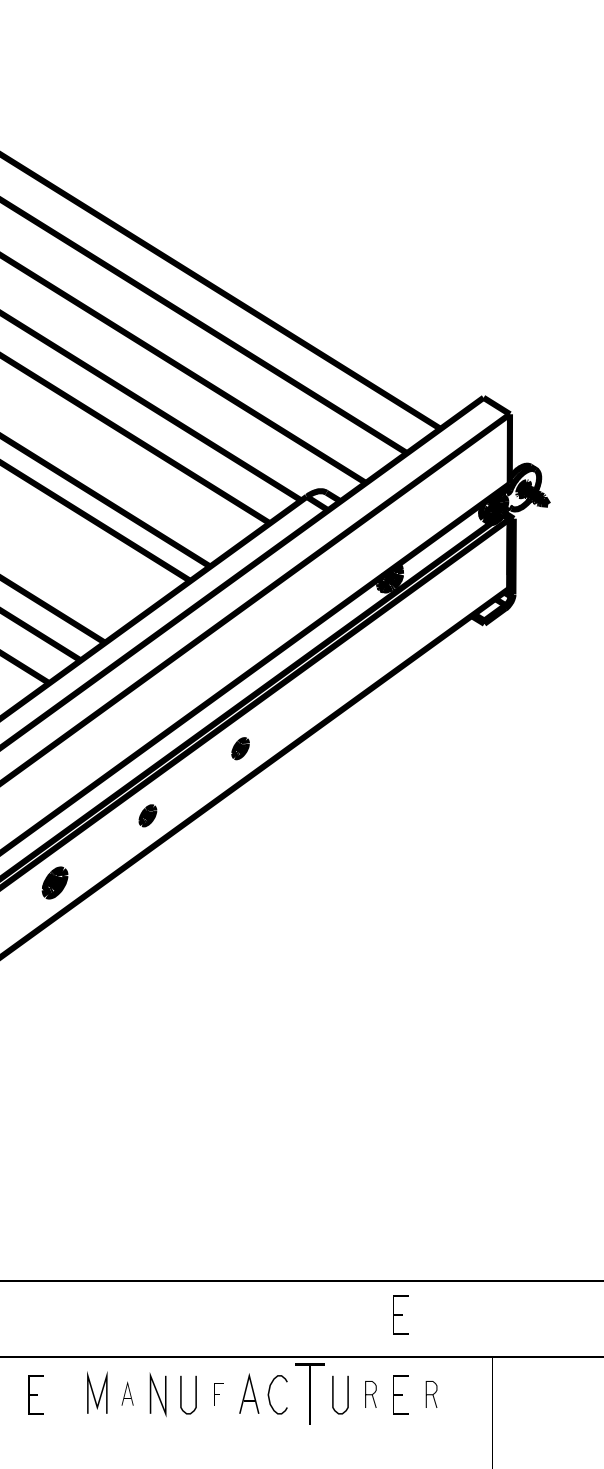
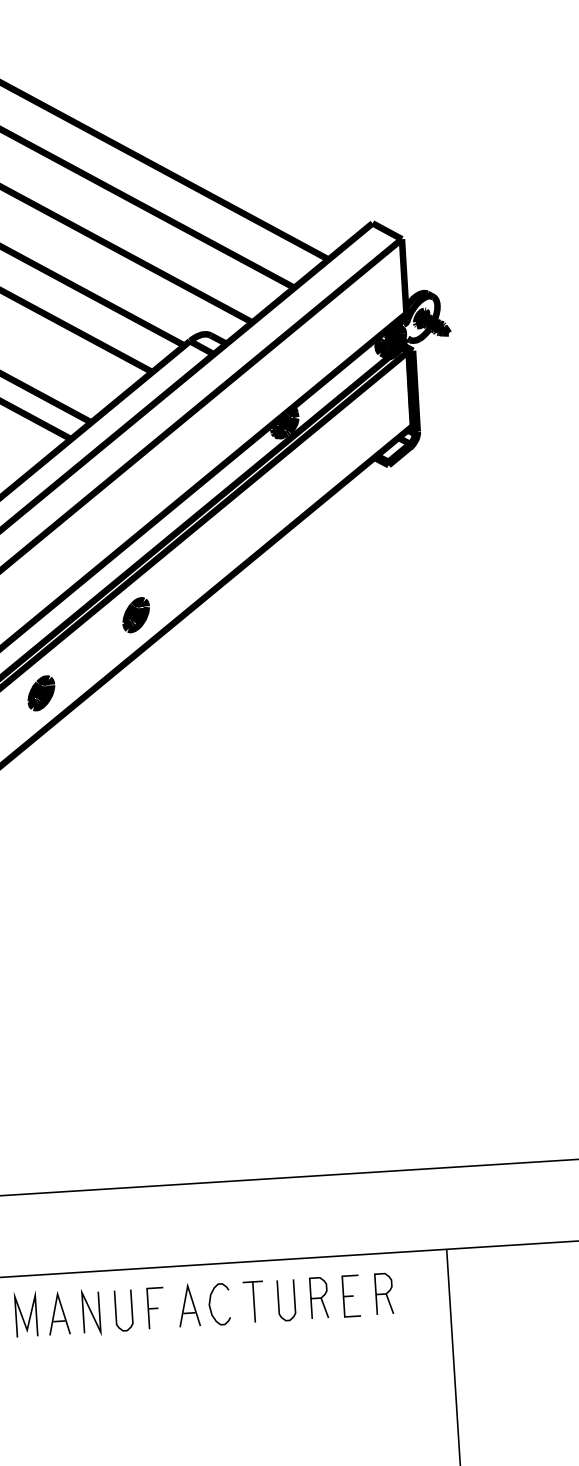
part: (240, 748) -> (136, 615), size x1.43
part: (147, 815) -> (40, 693), size x1.43
part: (400, 1314) -> (345, 1210), removed
part: (127, 1393) -> (58, 1313), size x1.67
part: (218, 1394) -> (155, 1308), size x1.67
part: (310, 1394) -> (254, 1301), size x0.62
part: (370, 1394) -> (318, 1297), size x1.43
part: (431, 1394) -> (383, 1293), size x1.43

